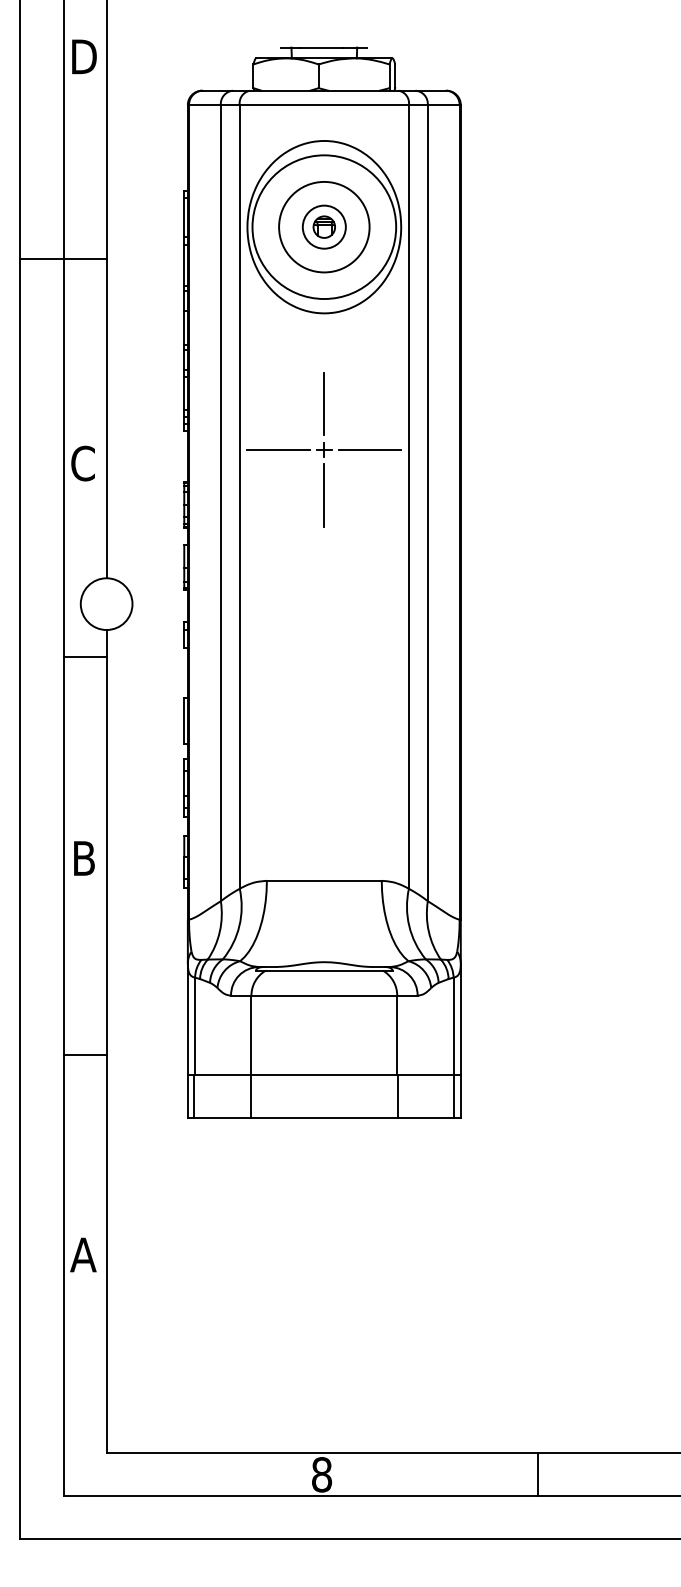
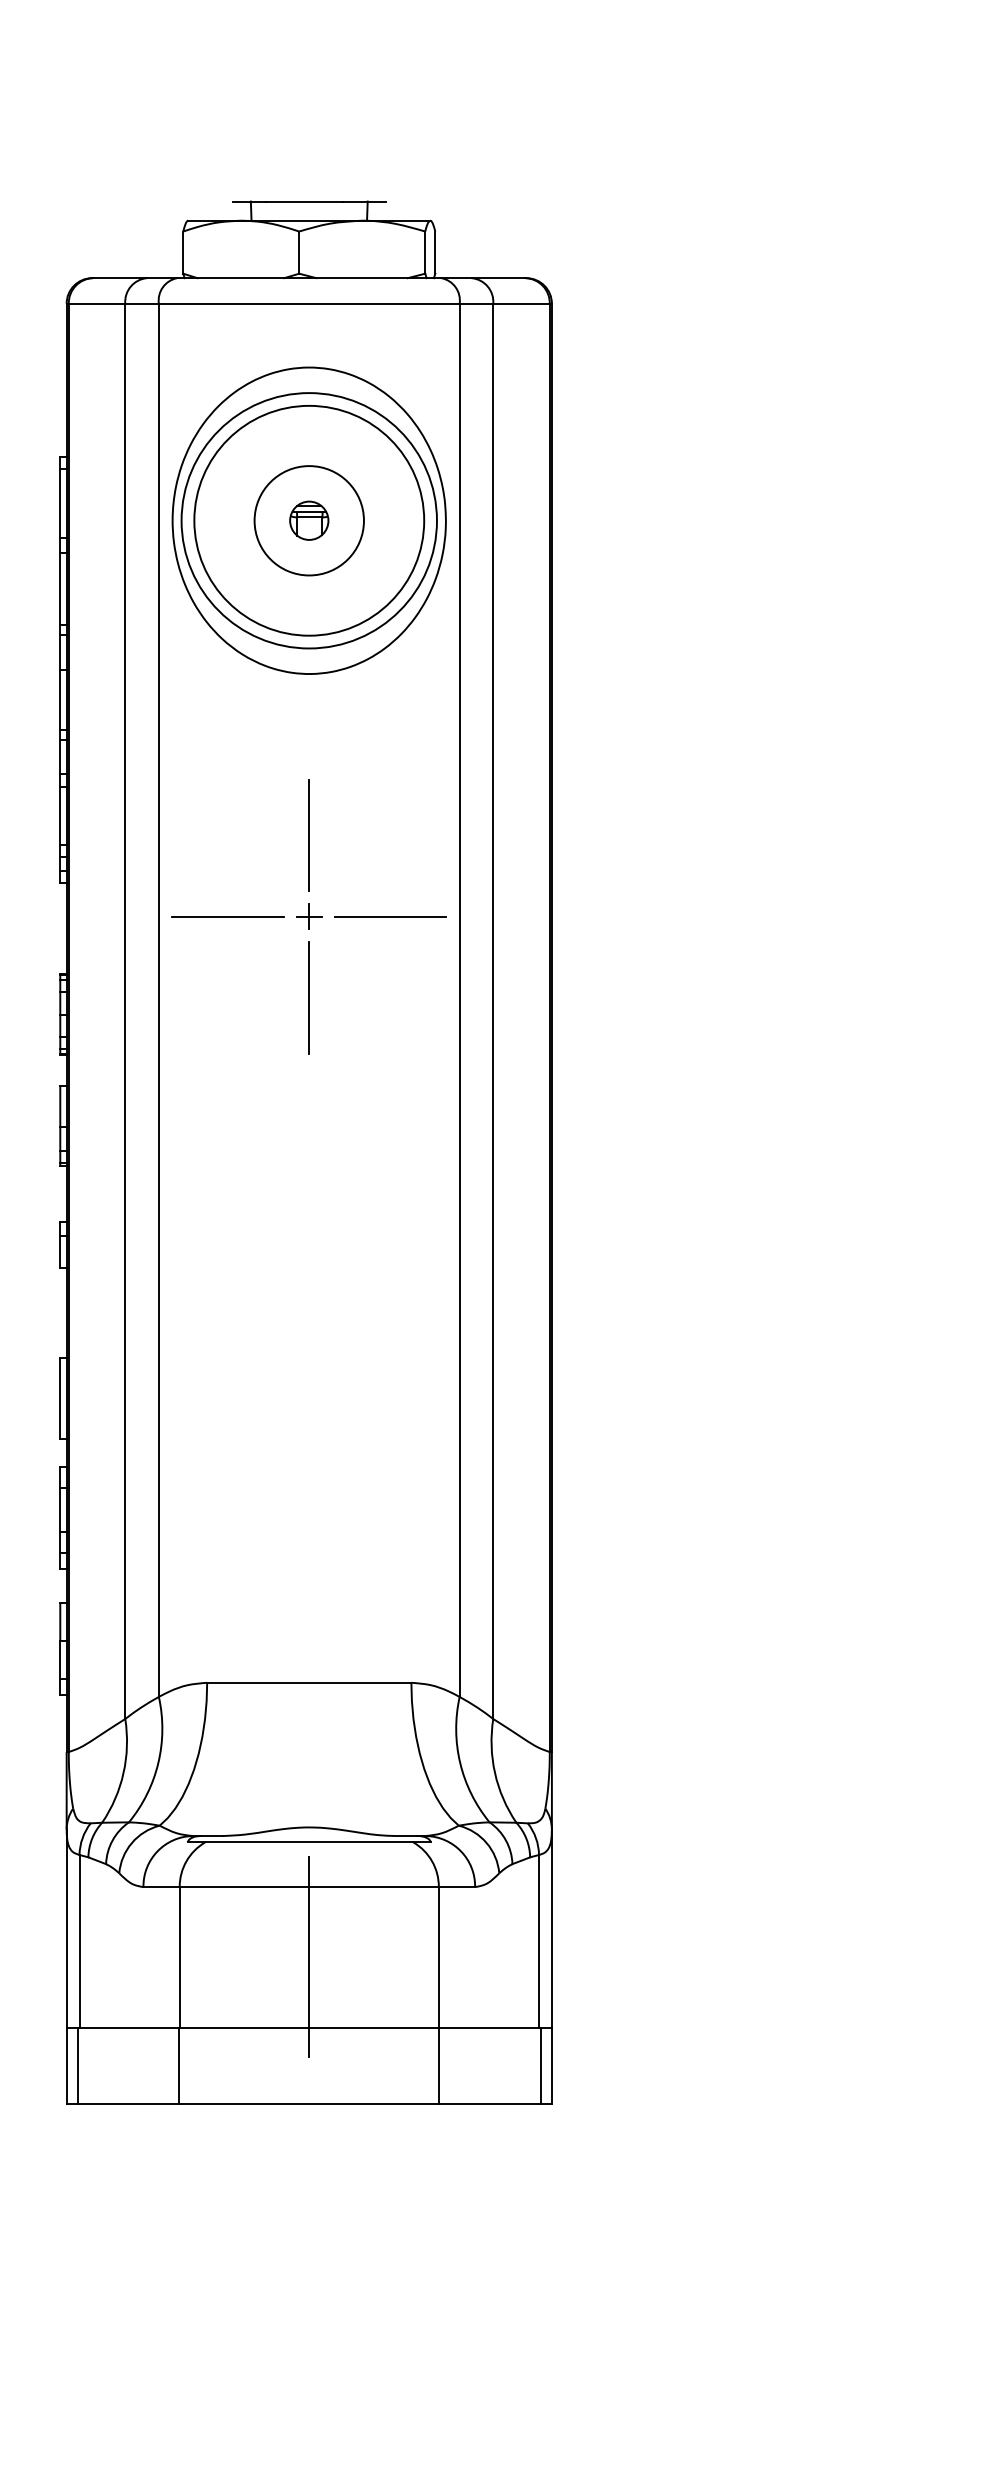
circle: (323, 226) -> (307, 519), size x1.43
circle: (324, 226) -> (309, 519), size x1.43
line: (324, 1035) -> (309, 1957), added

